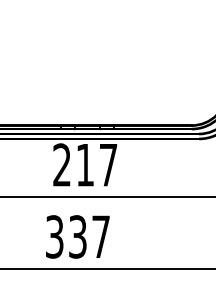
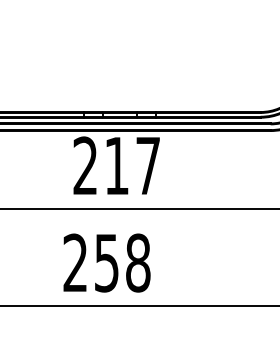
text: (77, 236) -> (106, 262), 337 -> 258

